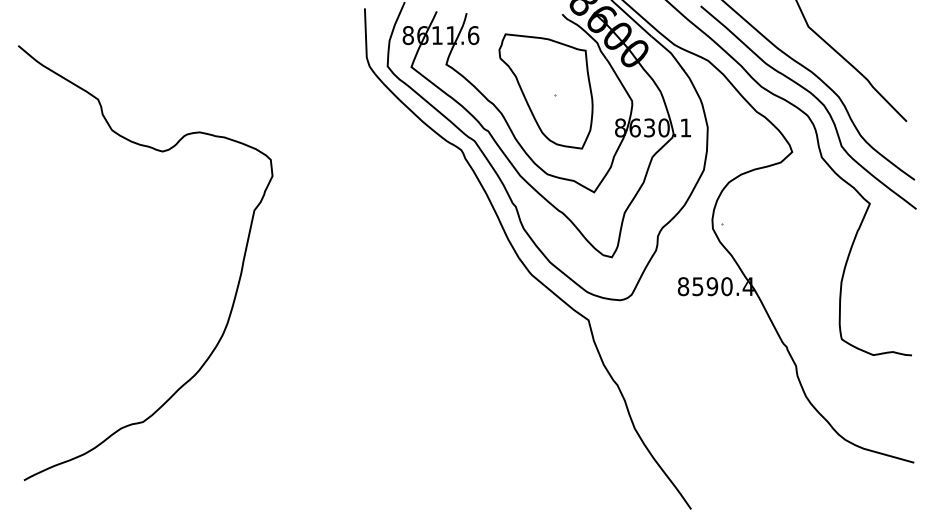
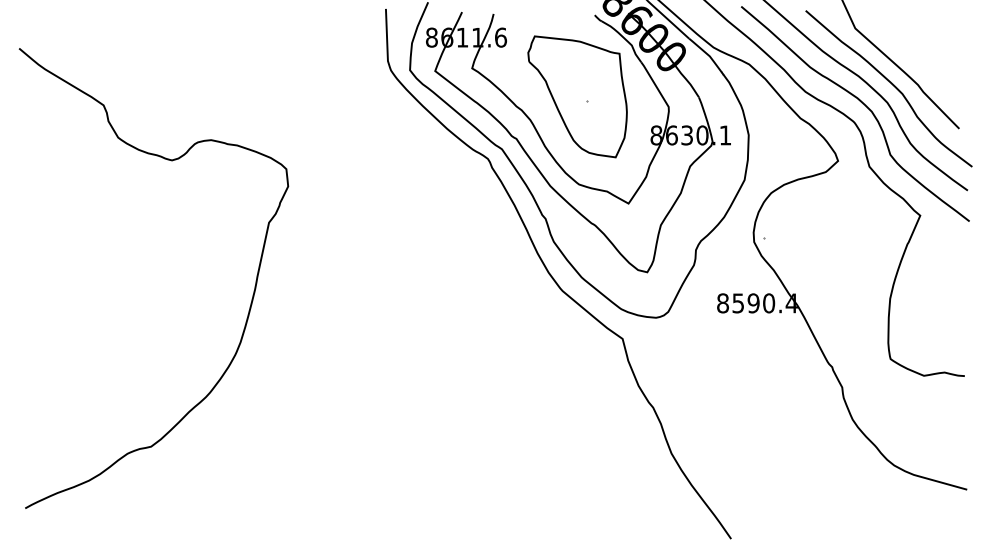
curve: (842, 79) -> (891, 84), added

